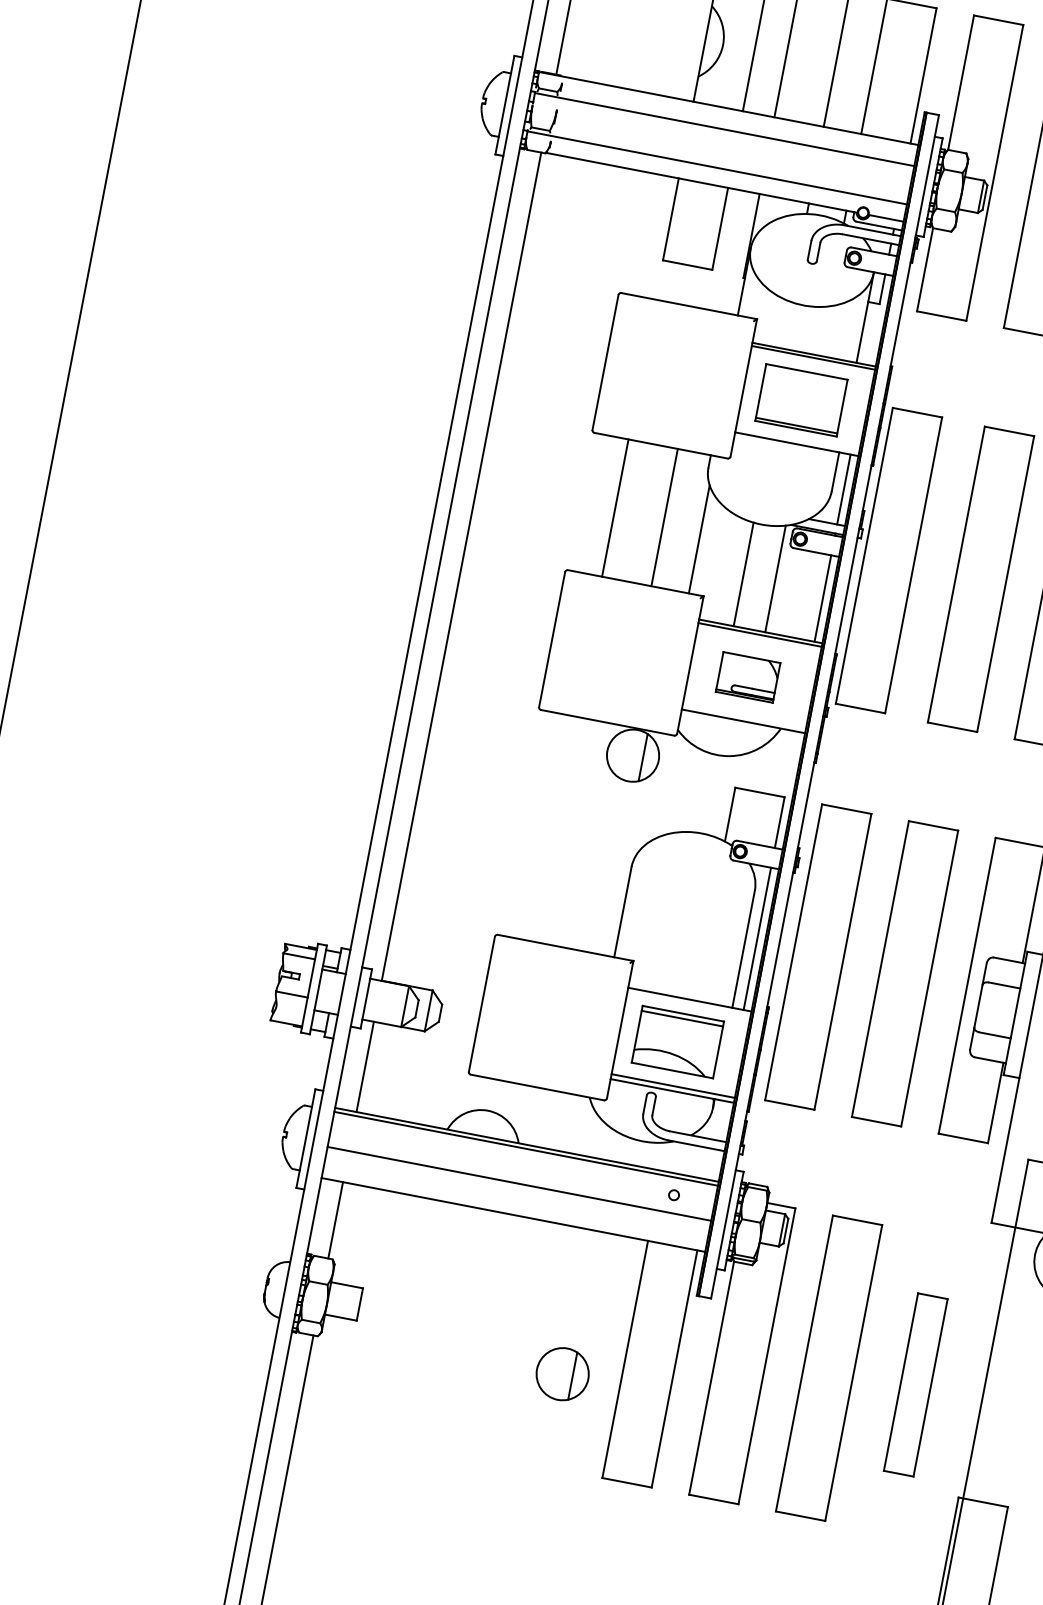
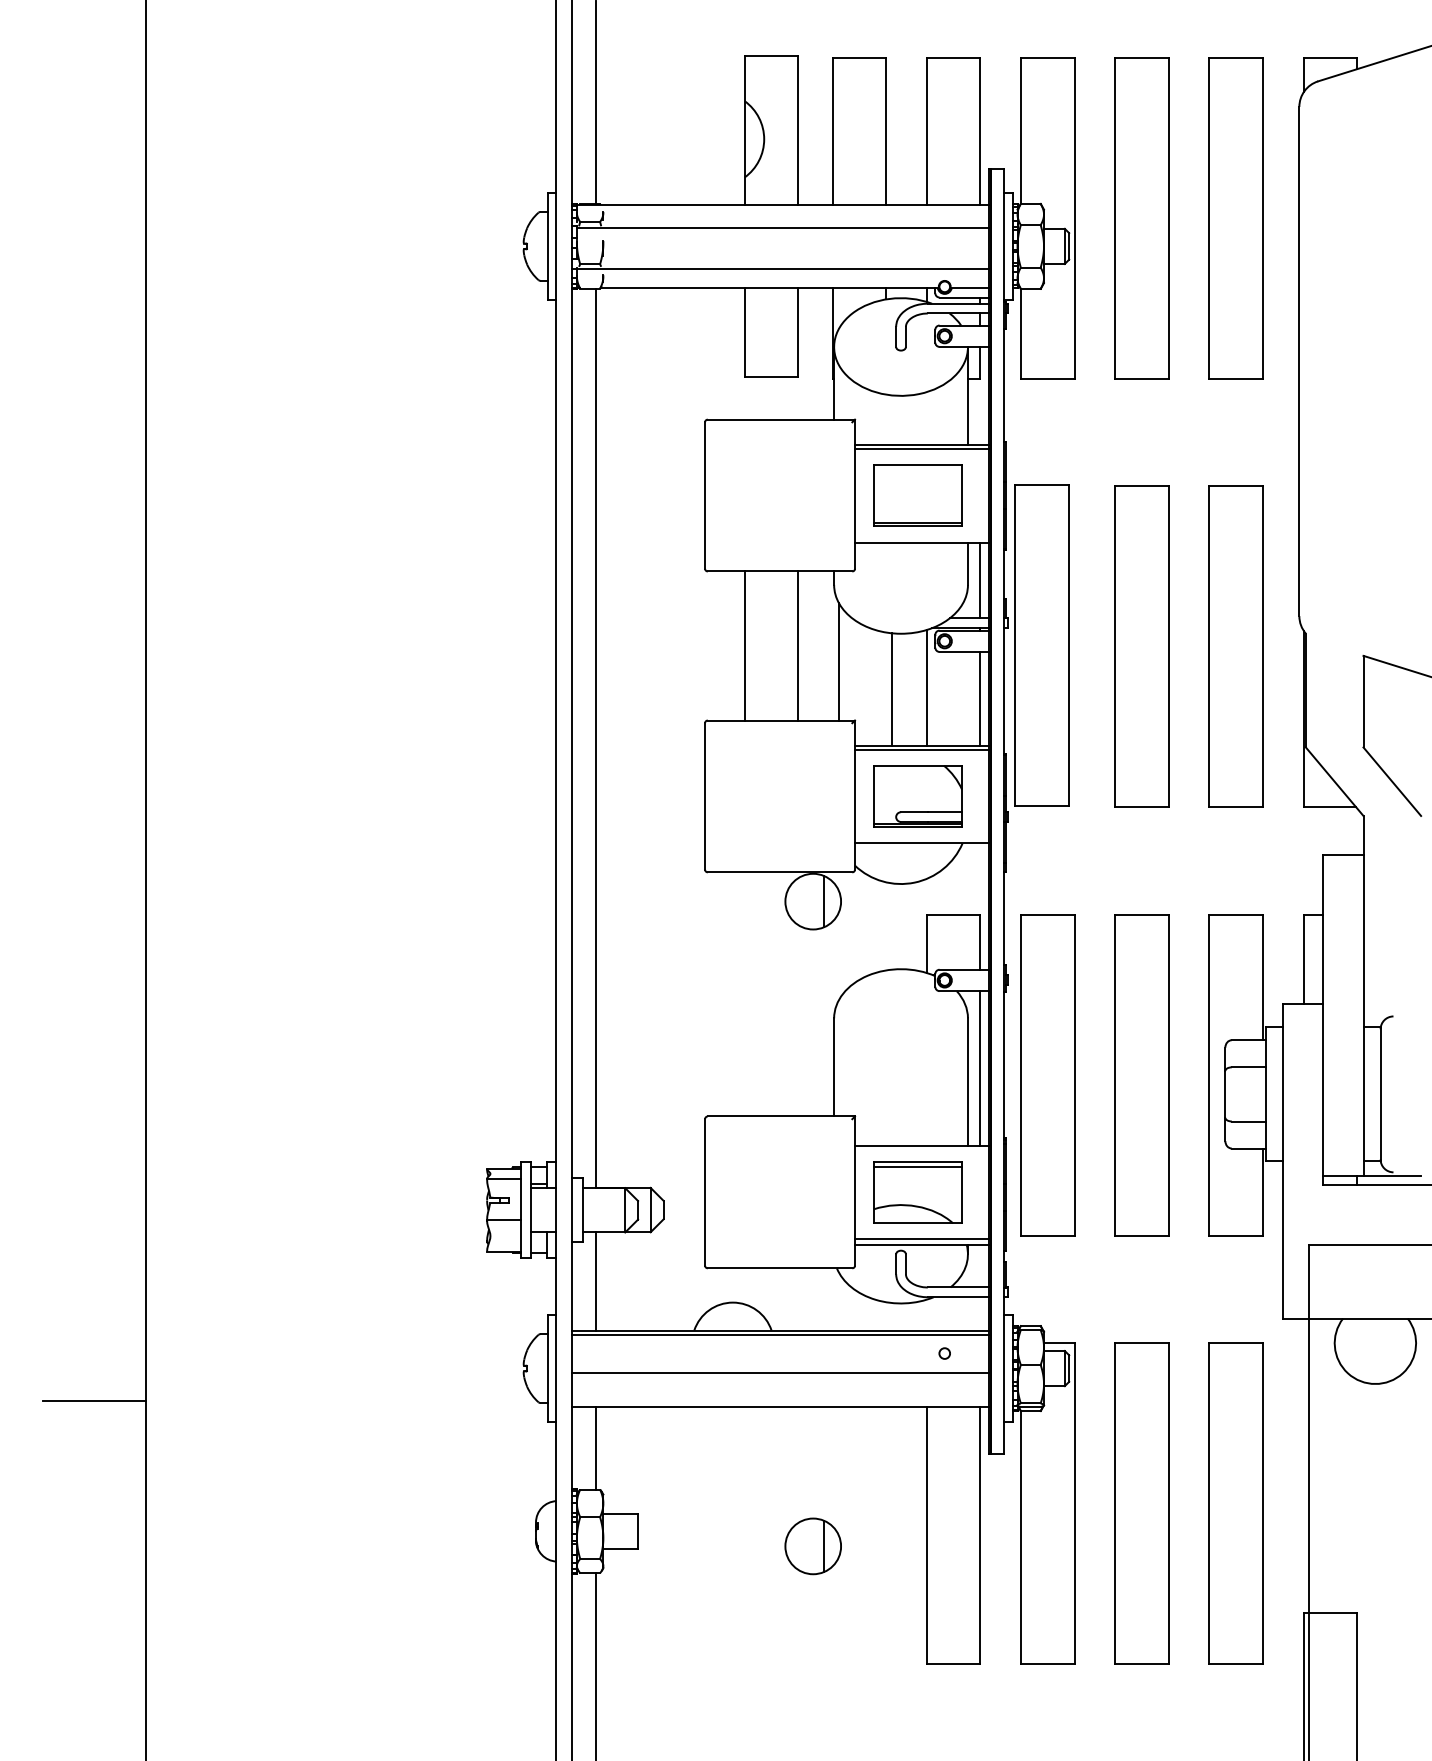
part: (747, 677) -> (917, 796), size x1.43
part: (561, 1374) -> (812, 1546), moved
part: (915, 1384) -> (1235, 1503), size x1.67

